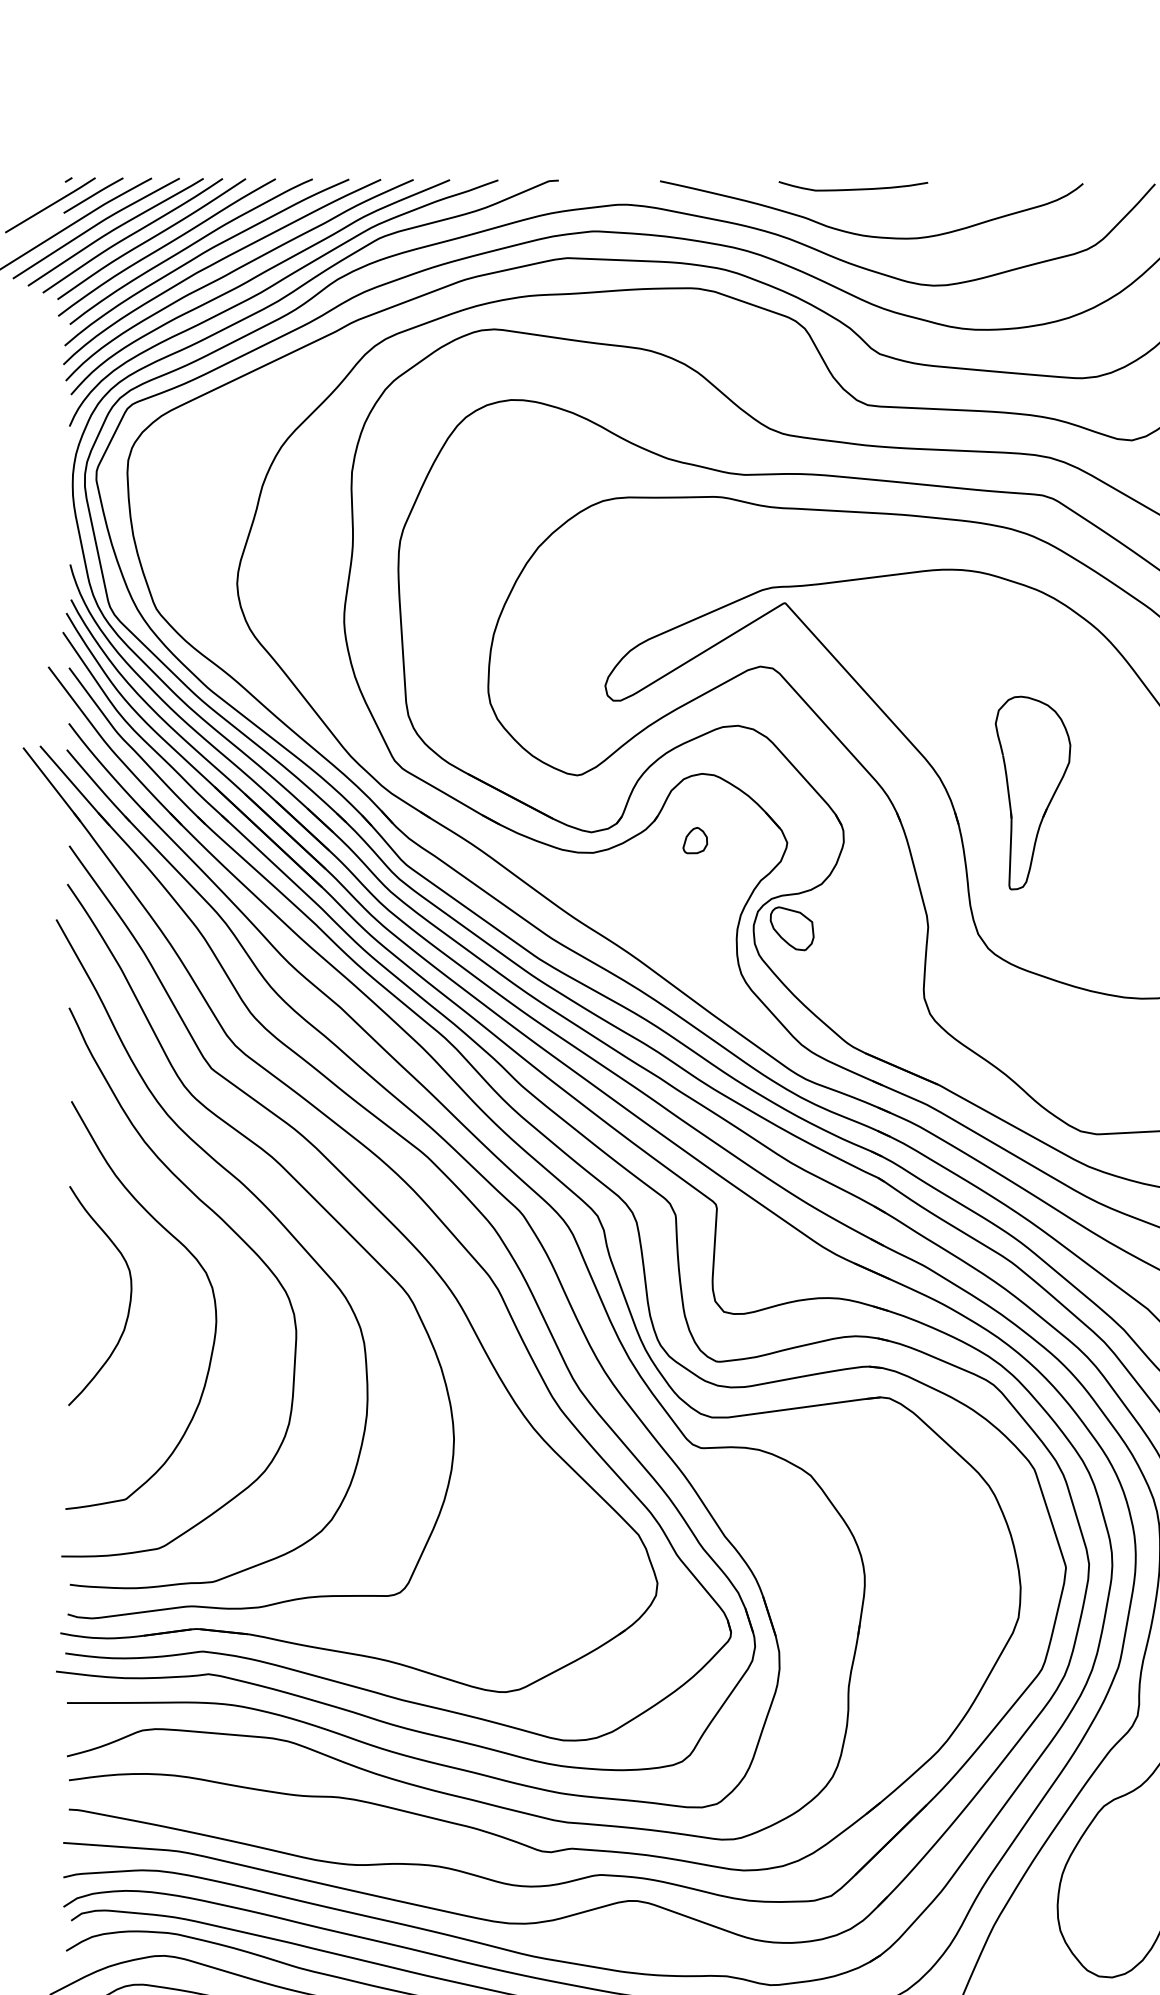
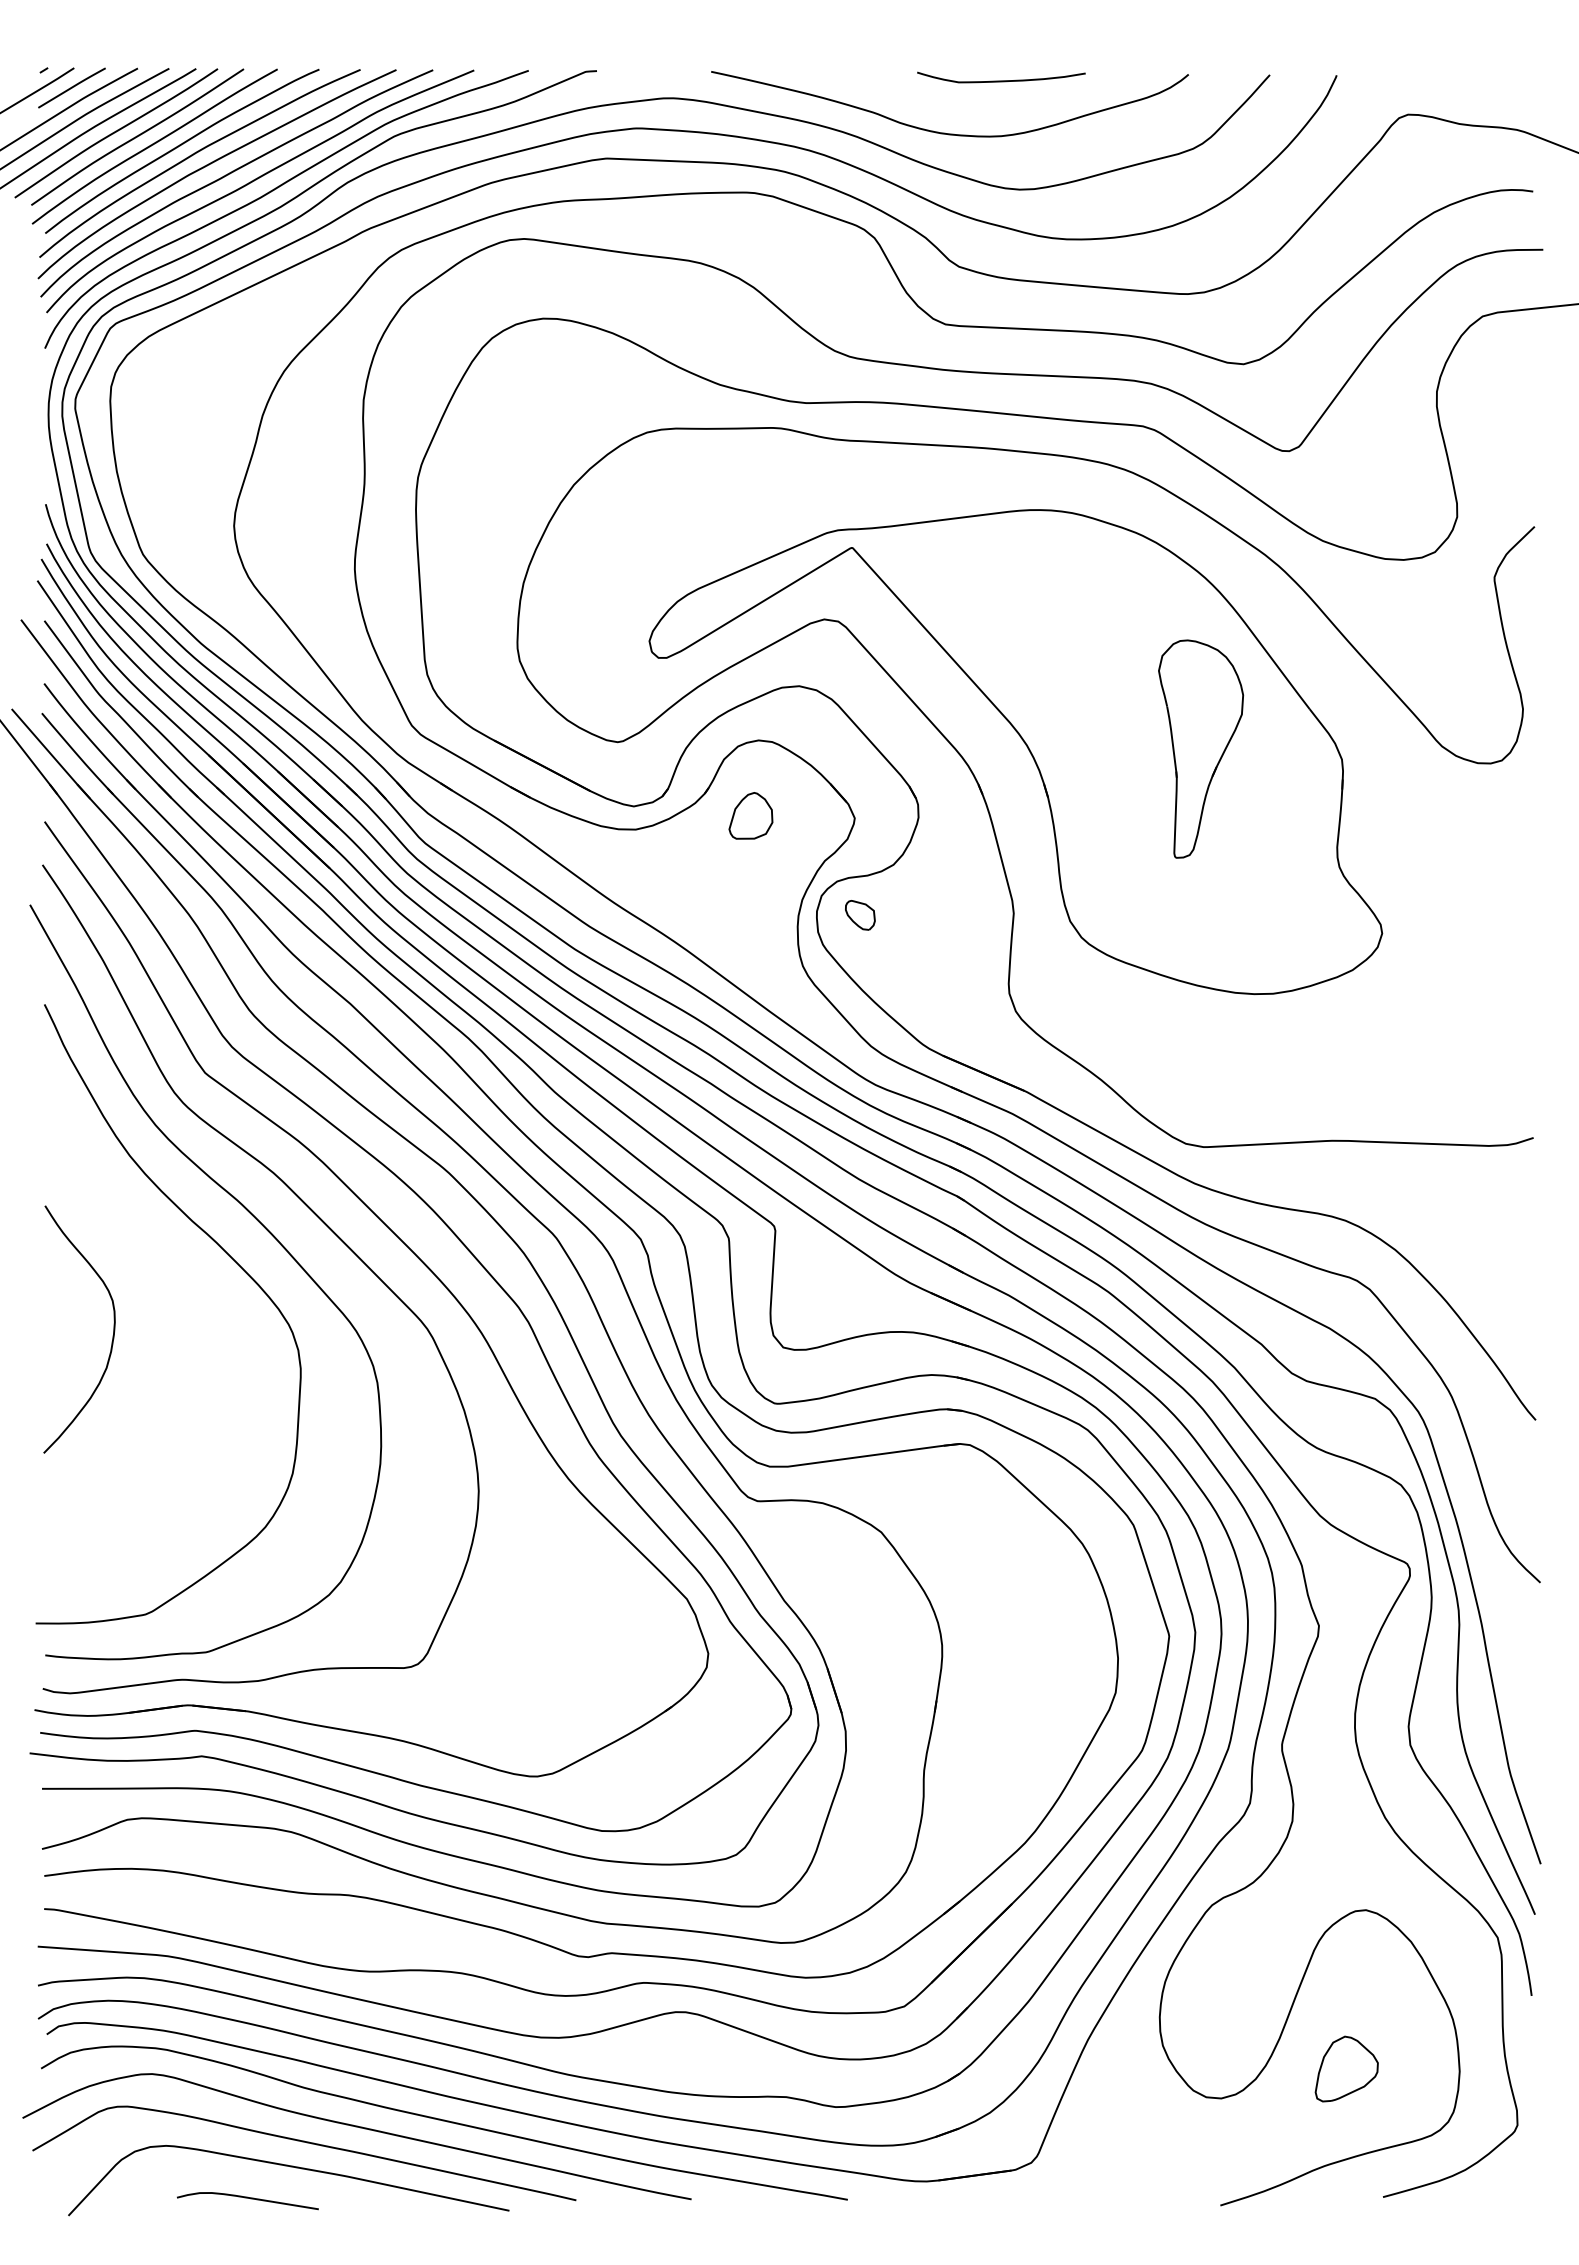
curve: (853, 188) -> (1001, 80), moved
part: (1033, 792) -> (1201, 748), moved
part: (694, 840) -> (750, 815), size x1.6
part: (792, 929) -> (860, 915), size x0.6
curve: (200, 1266) -> (192, 1296), removed

